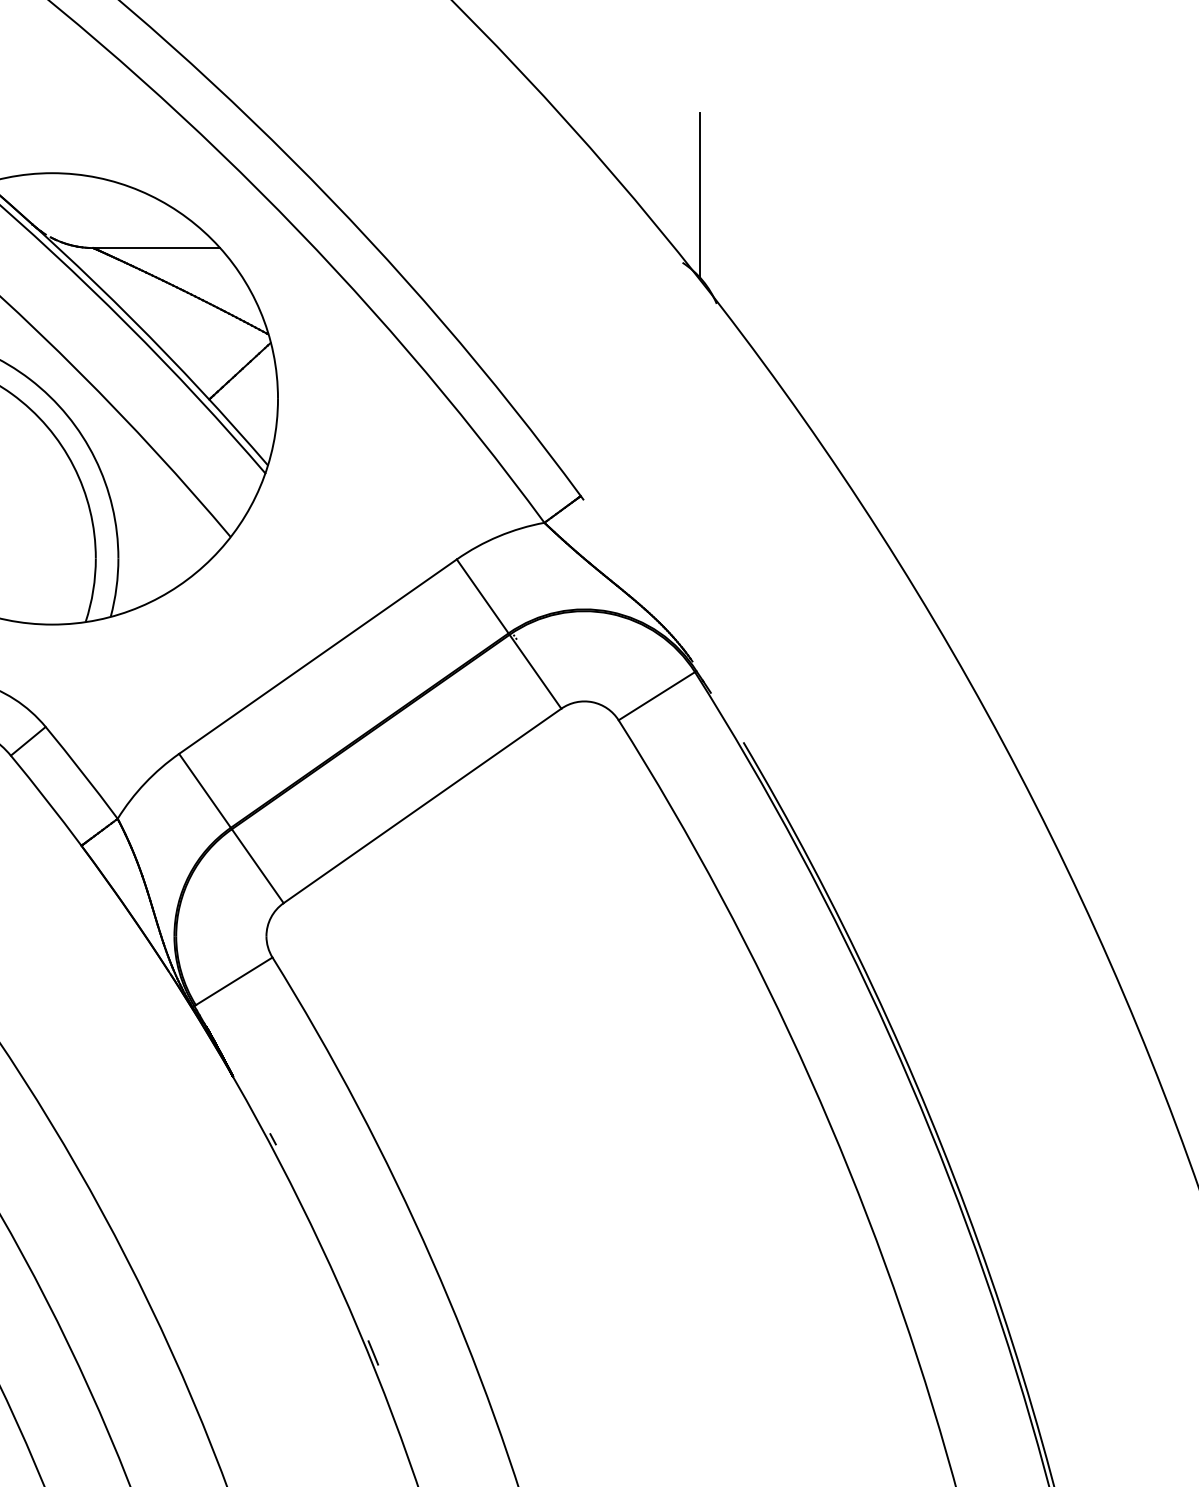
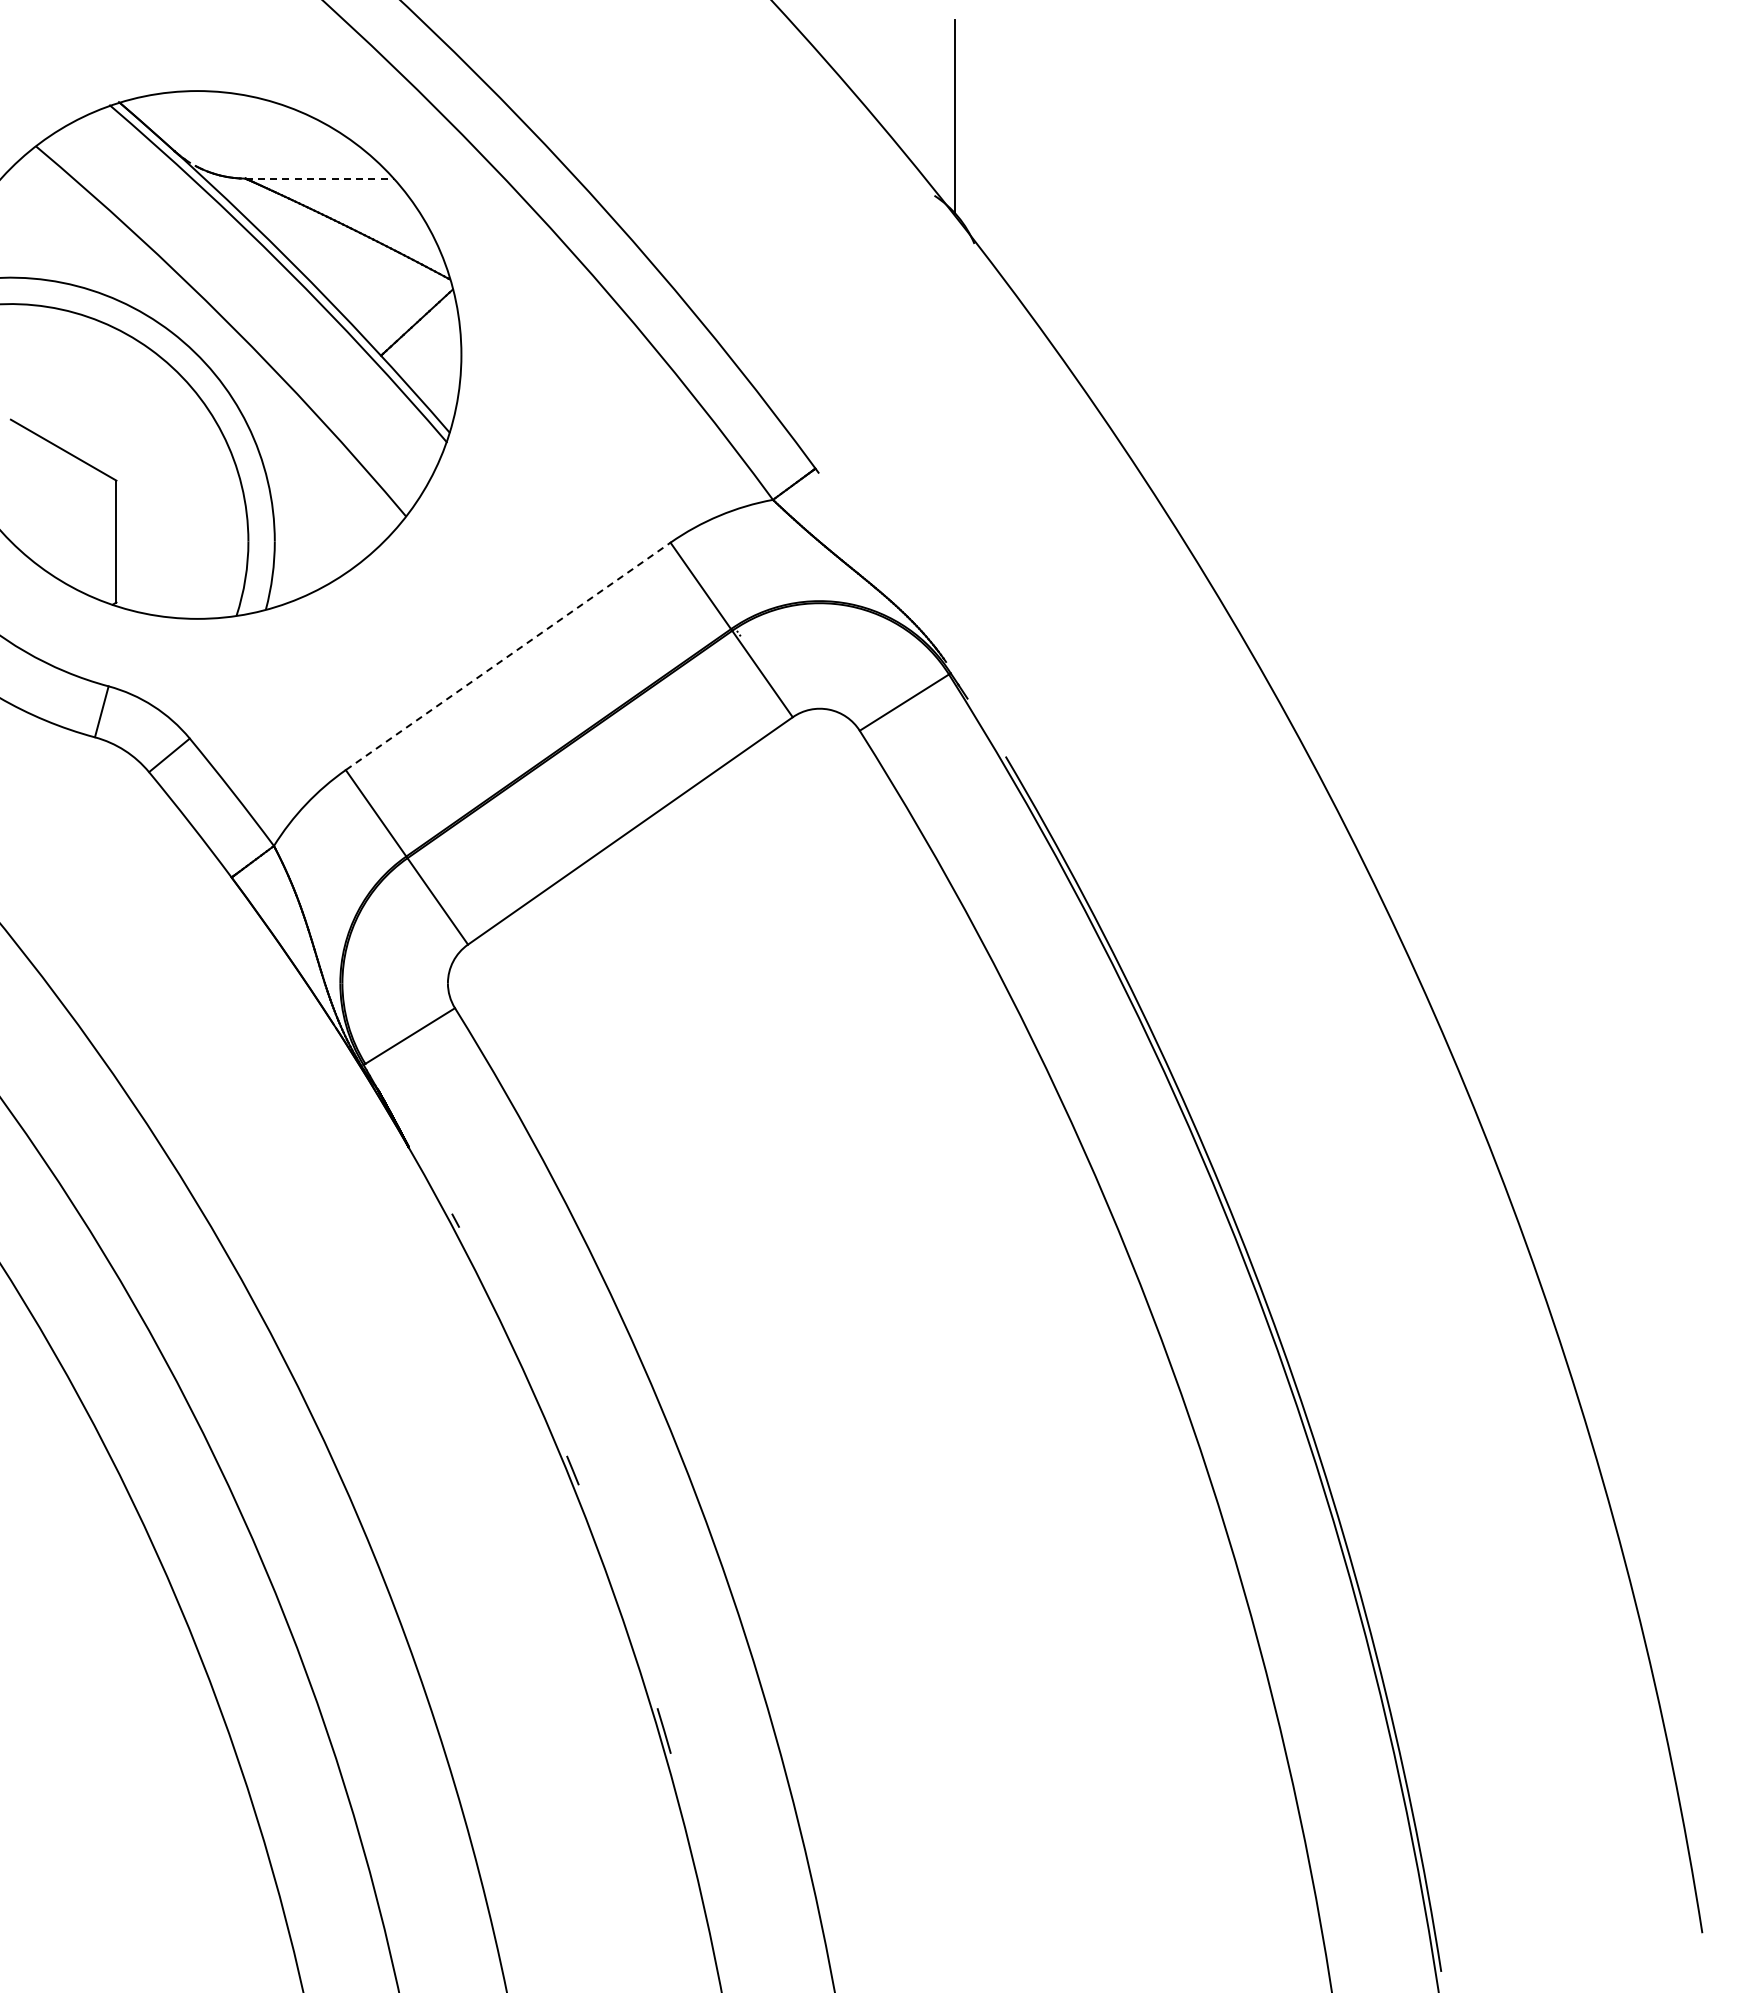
line: (157, 247) -> (320, 178), solid -> dashed
line: (318, 656) -> (508, 656), solid -> dashed

